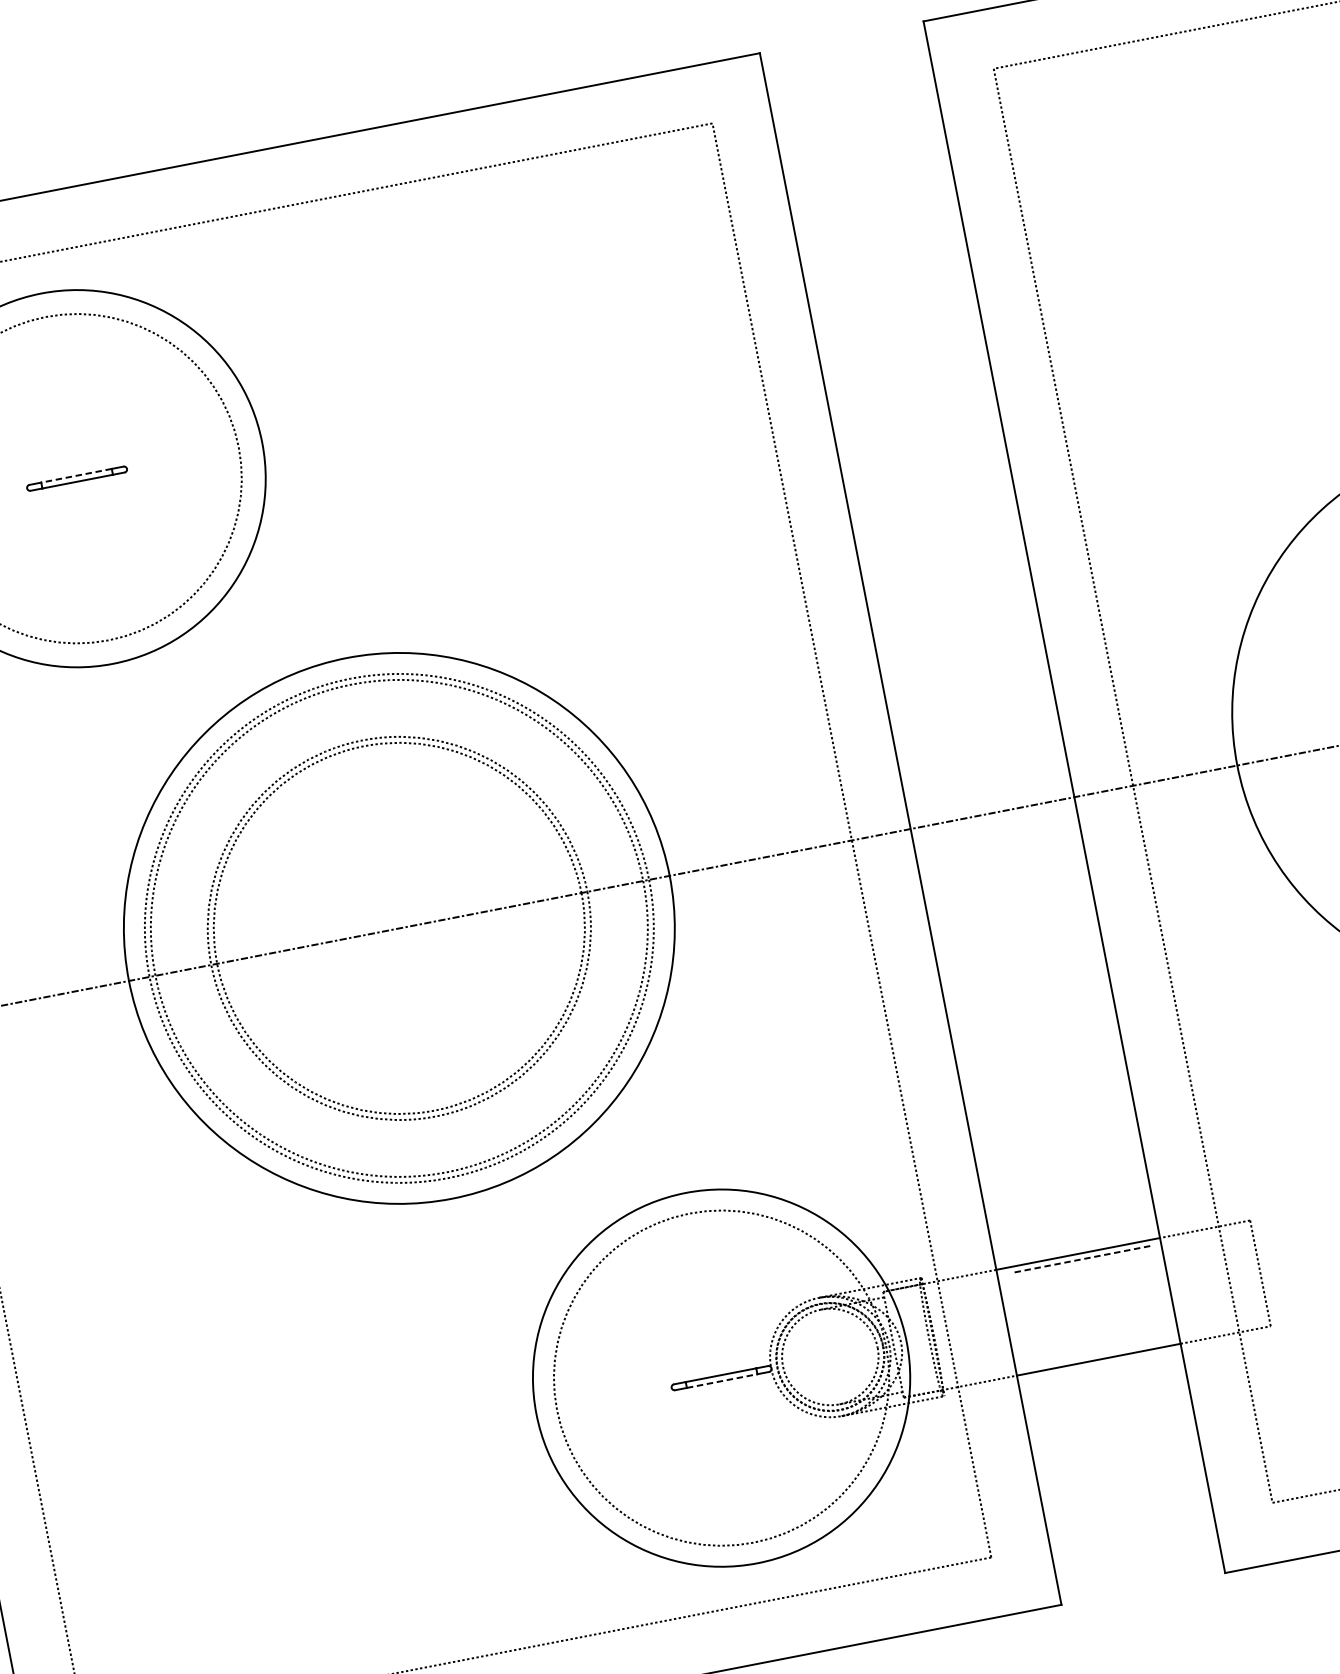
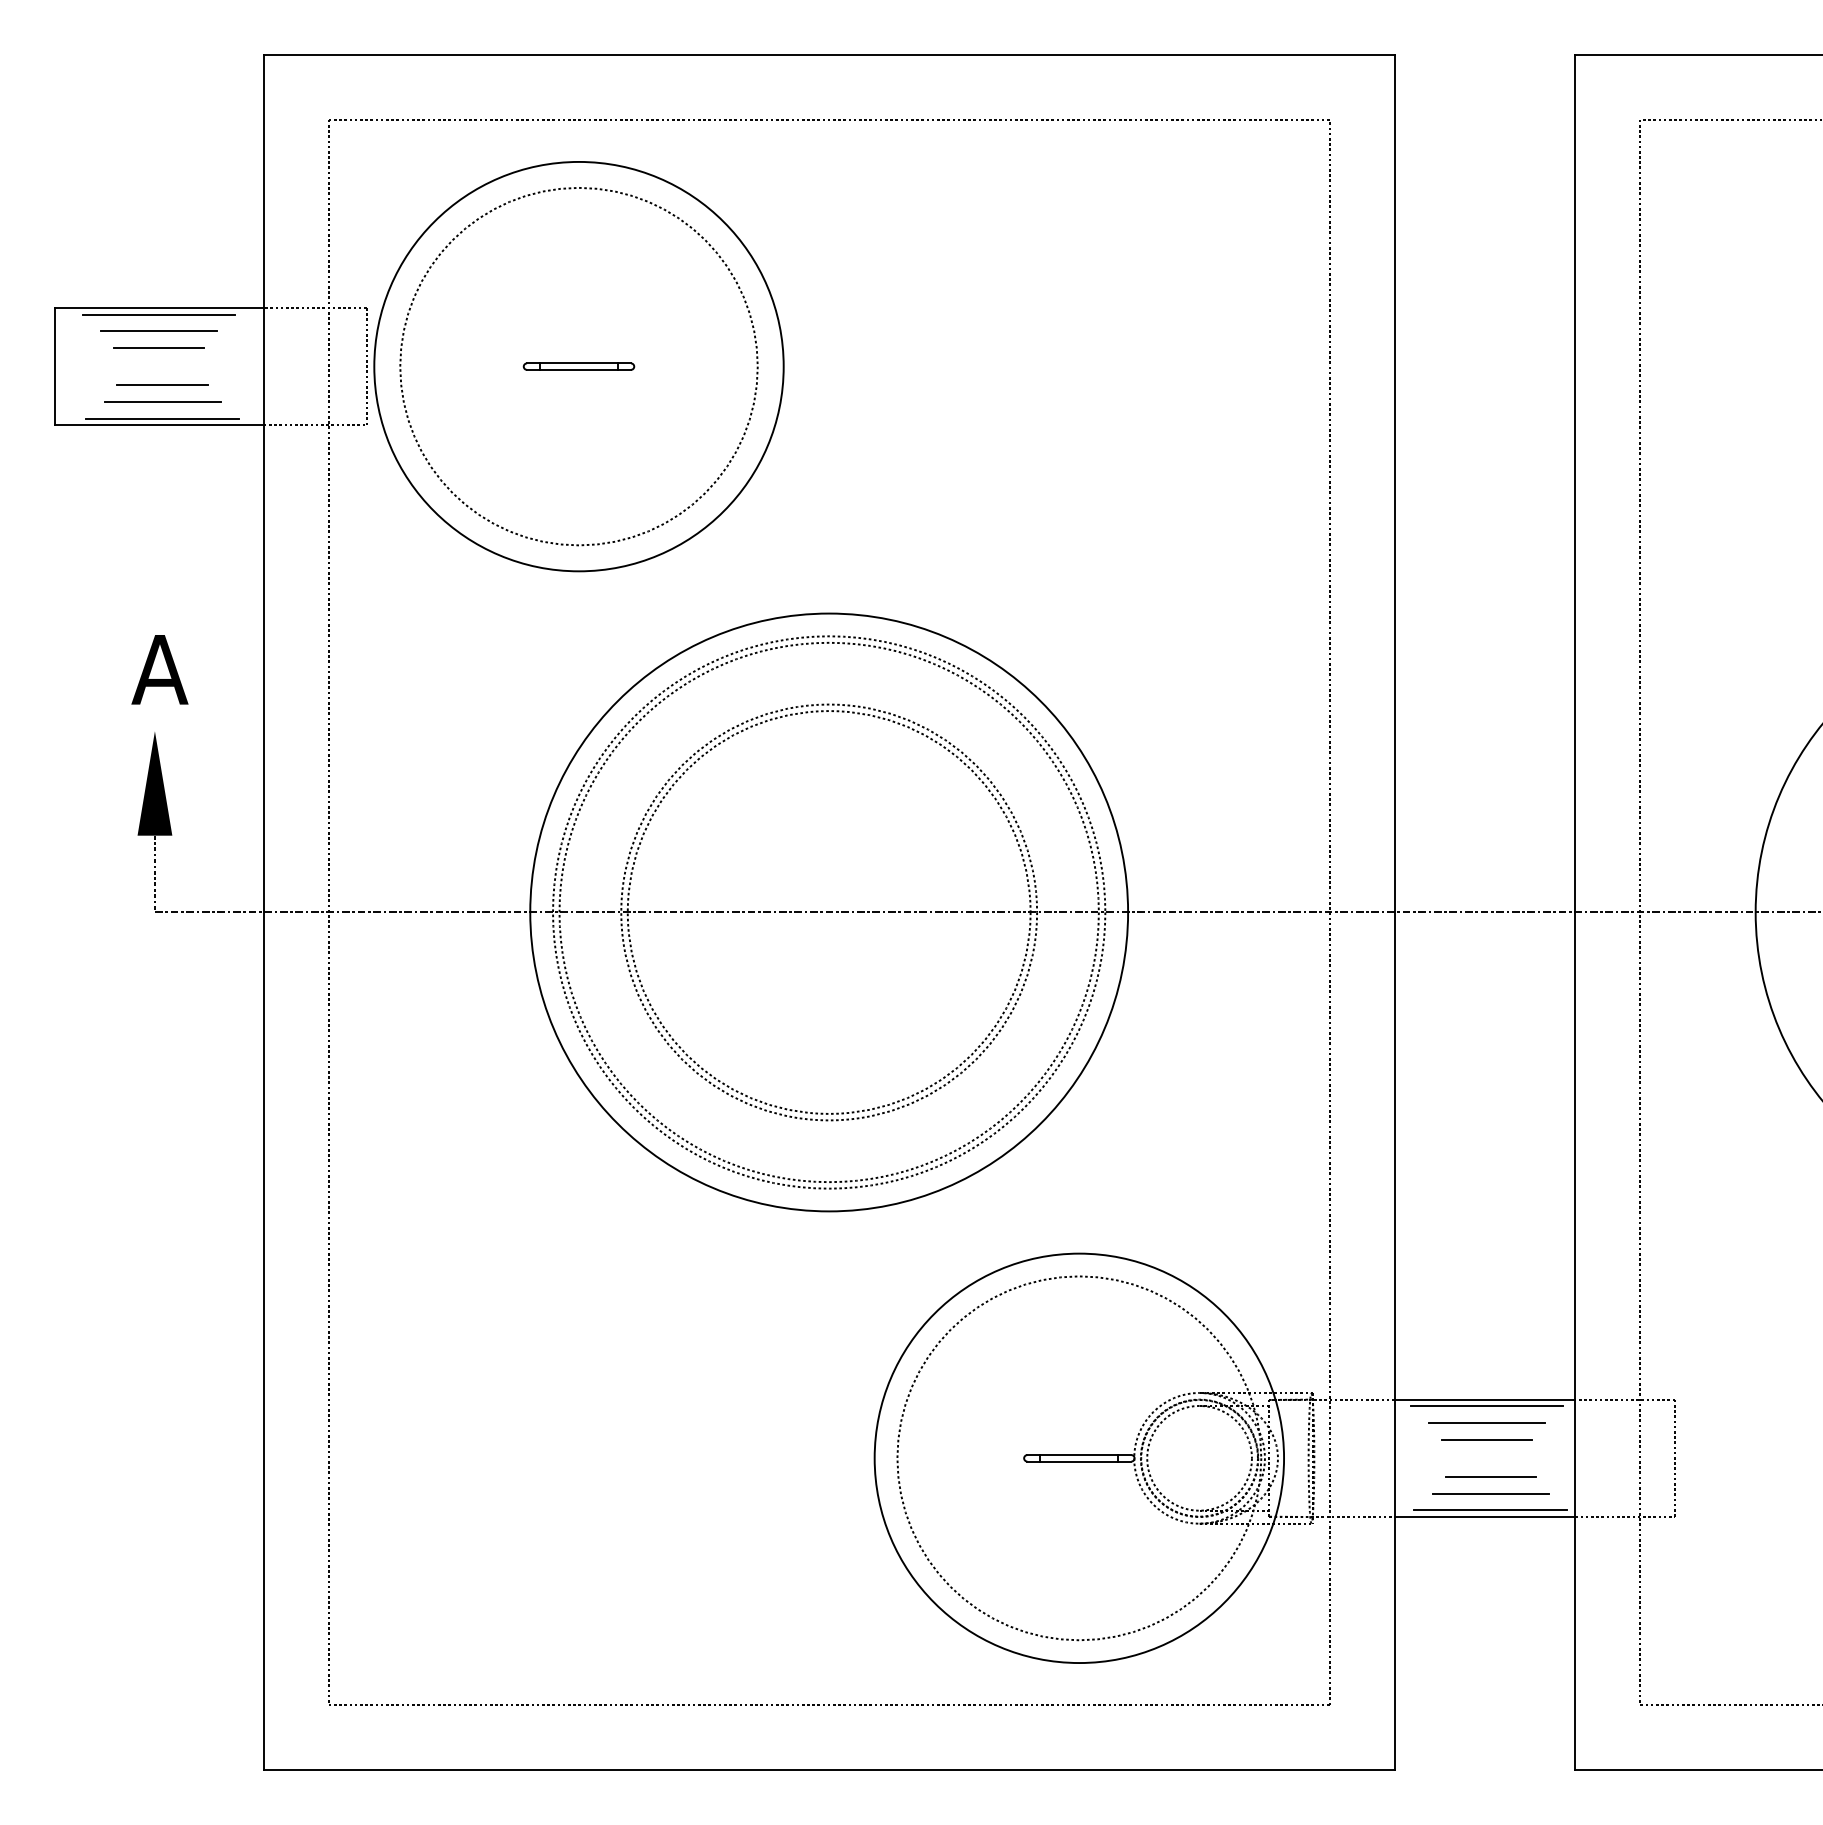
line: (76, 475) -> (579, 363), dashed -> solid
line: (1080, 1259) -> (1486, 1406), dashed -> solid
line: (1083, 1275) -> (1486, 1423), added
line: (1086, 1290) -> (1486, 1440), added
line: (1096, 1322) -> (1490, 1476), added
line: (1099, 1337) -> (1490, 1493), added
line: (1102, 1353) -> (1490, 1510), added
line: (722, 1380) -> (1079, 1461), dashed -> solid

